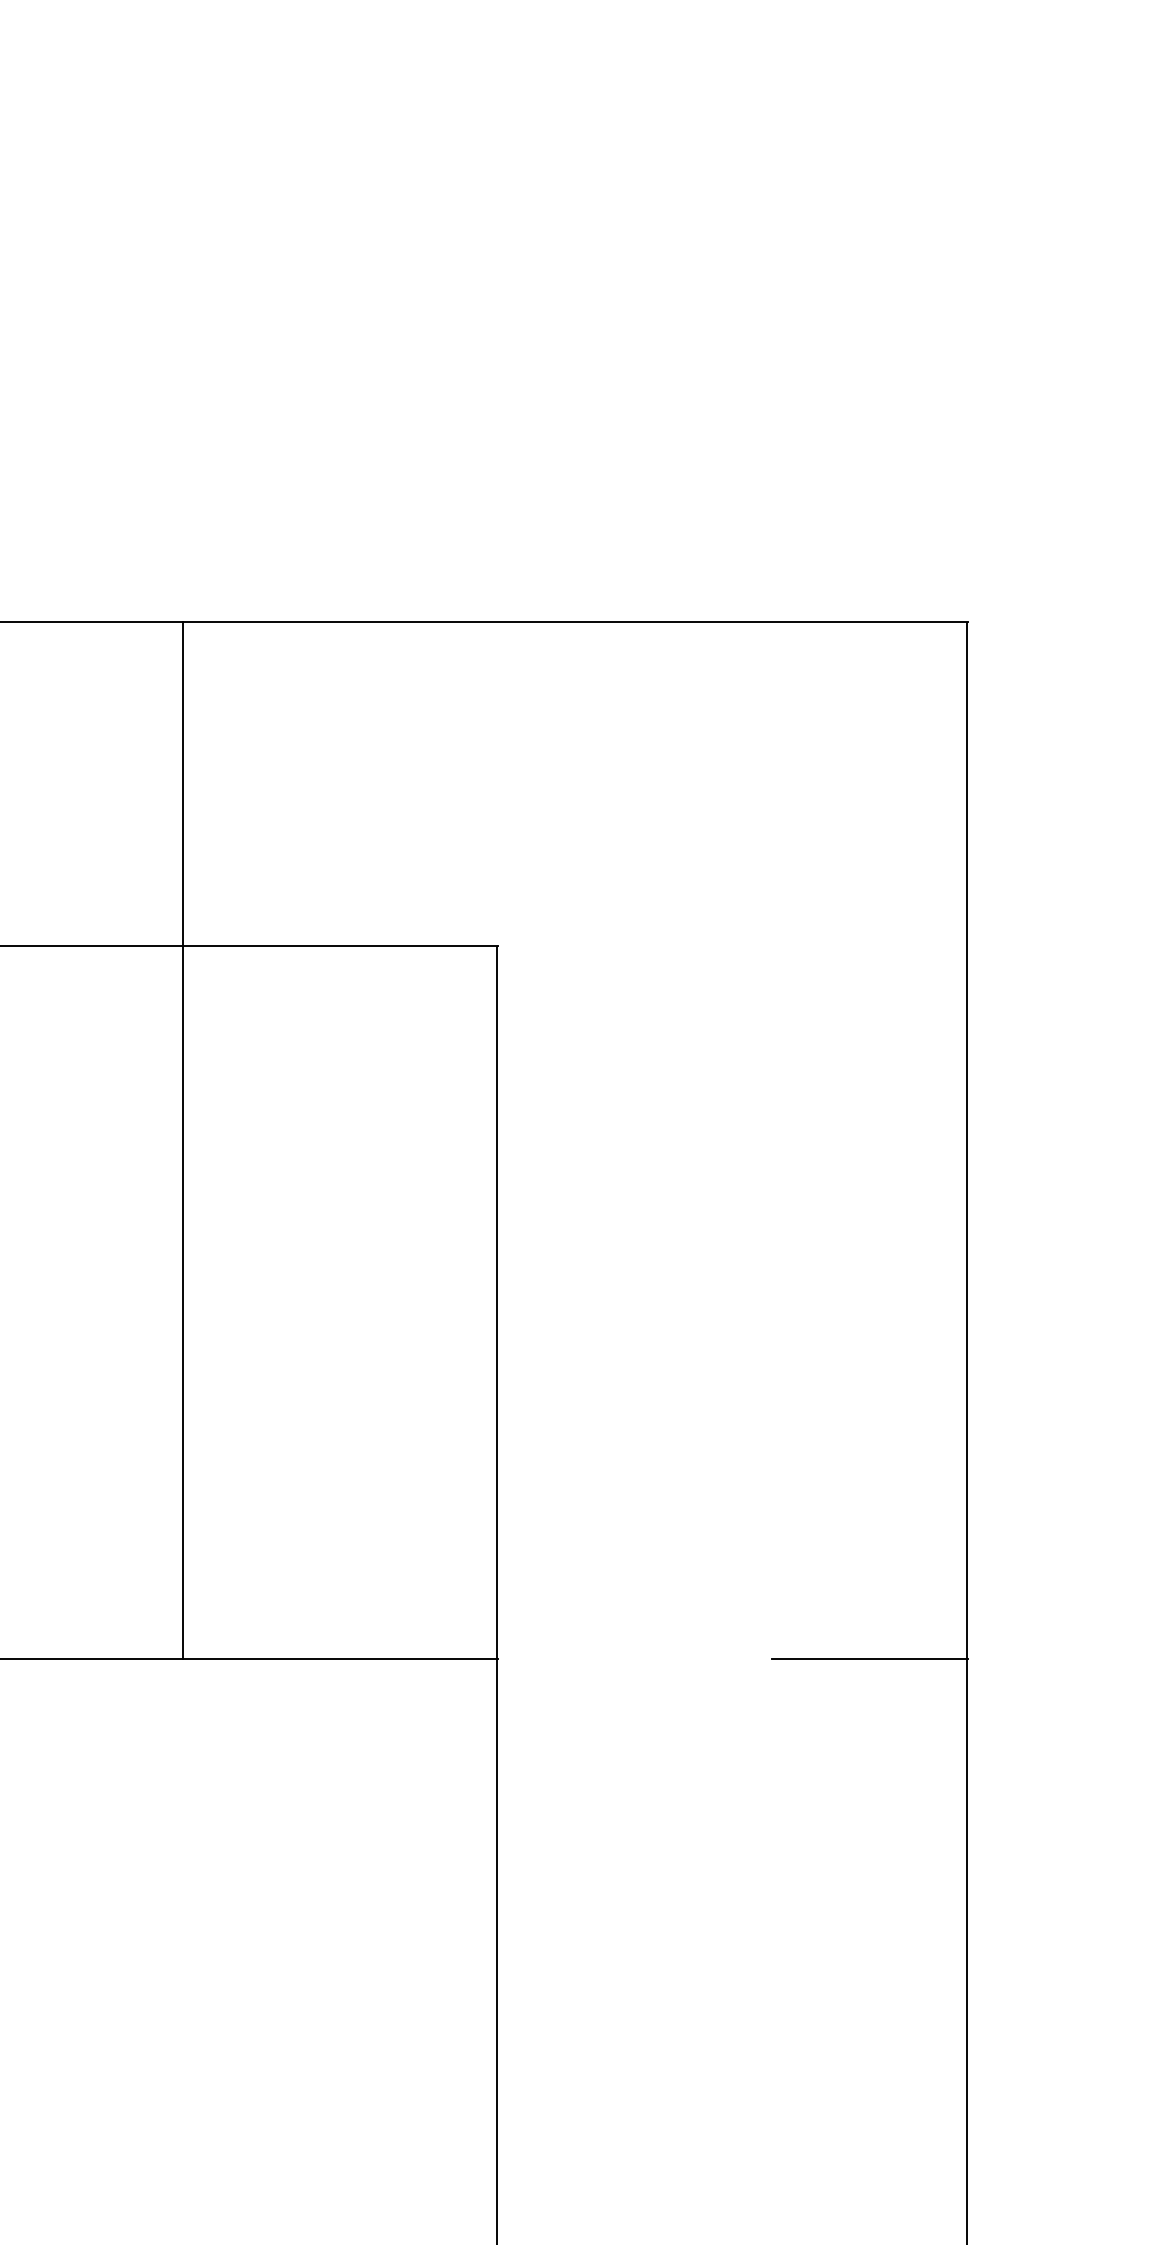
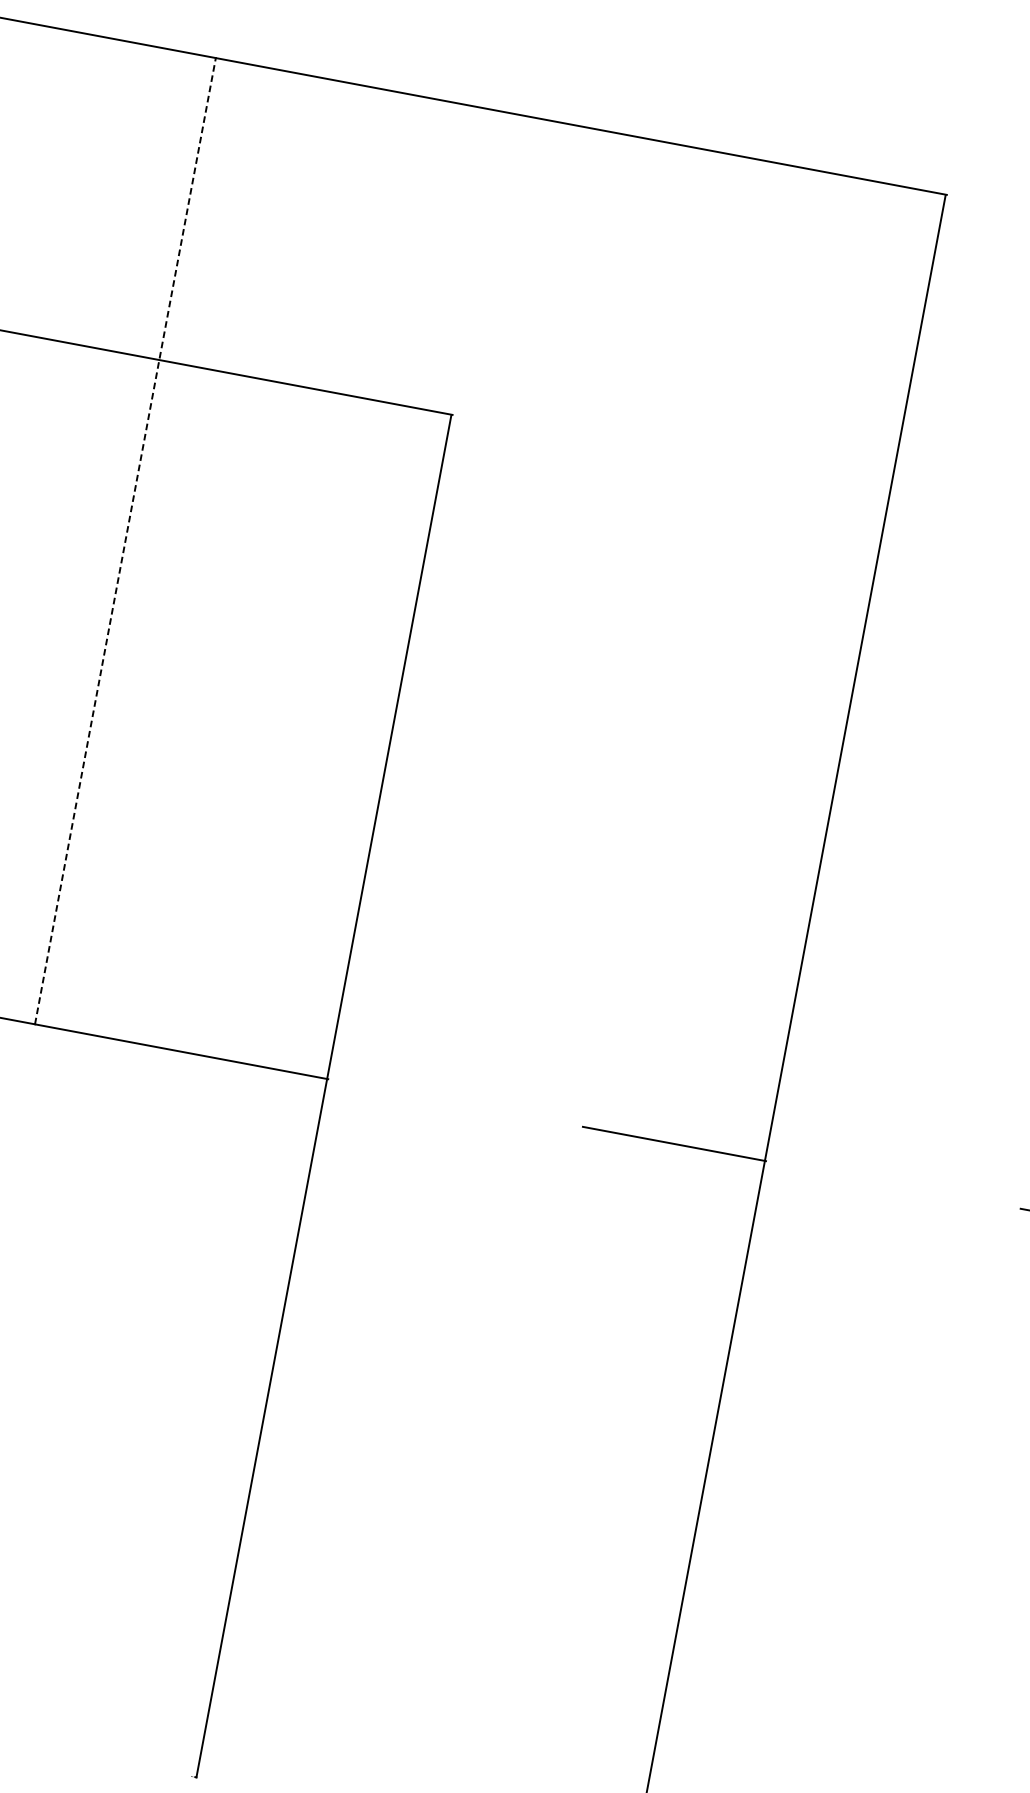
line: (183, 1140) -> (125, 541), solid -> dashed

